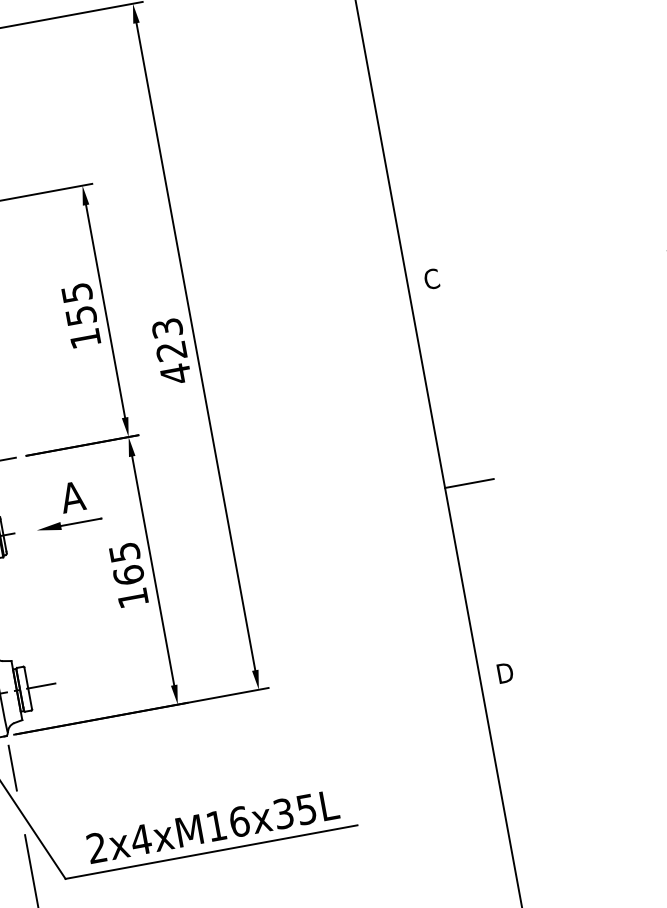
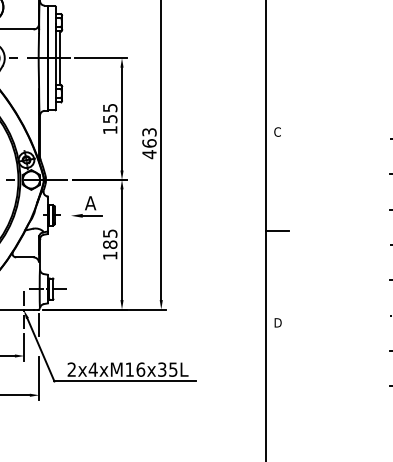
text: (171, 351) -> (149, 143), 423 -> 463
text: (129, 574) -> (110, 244), 165 -> 185

